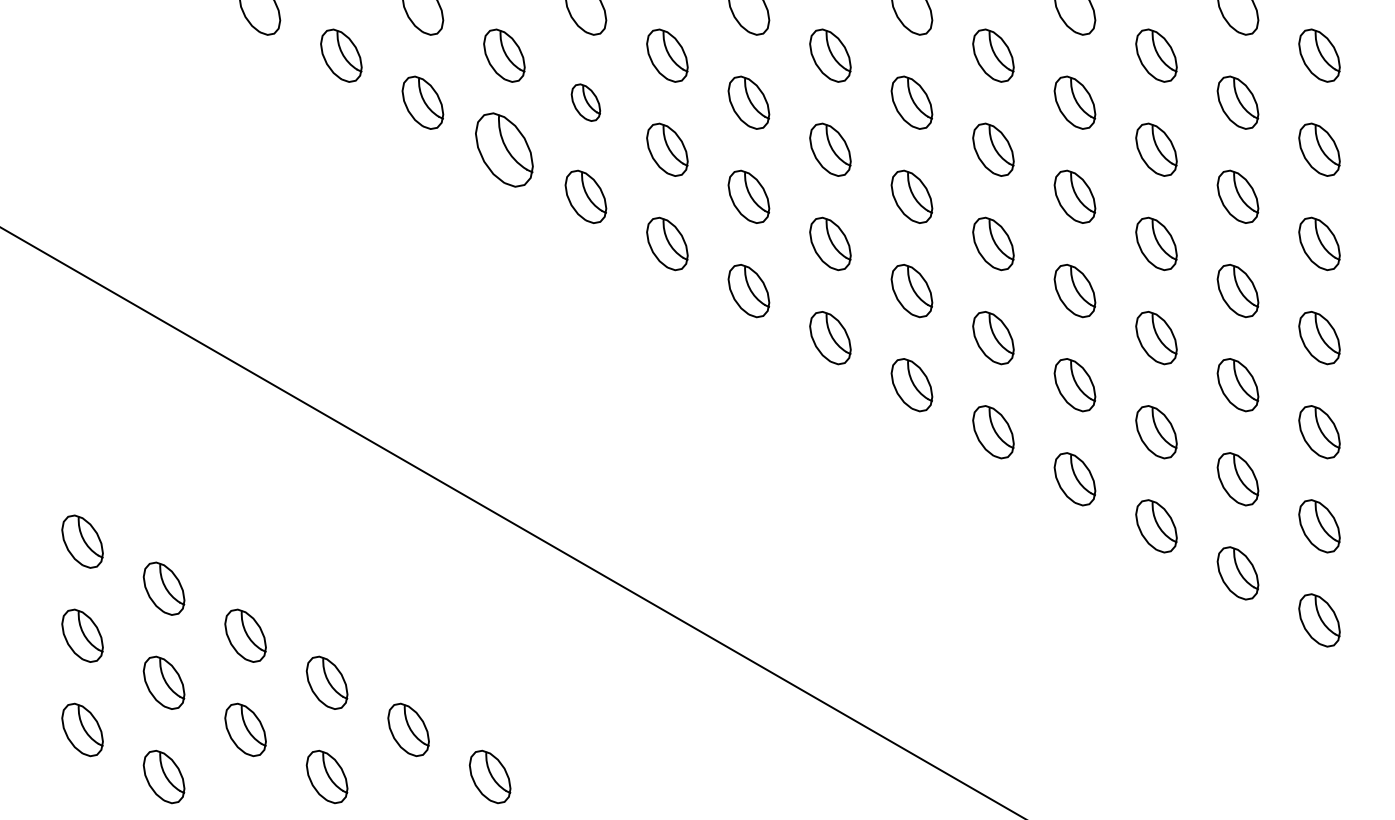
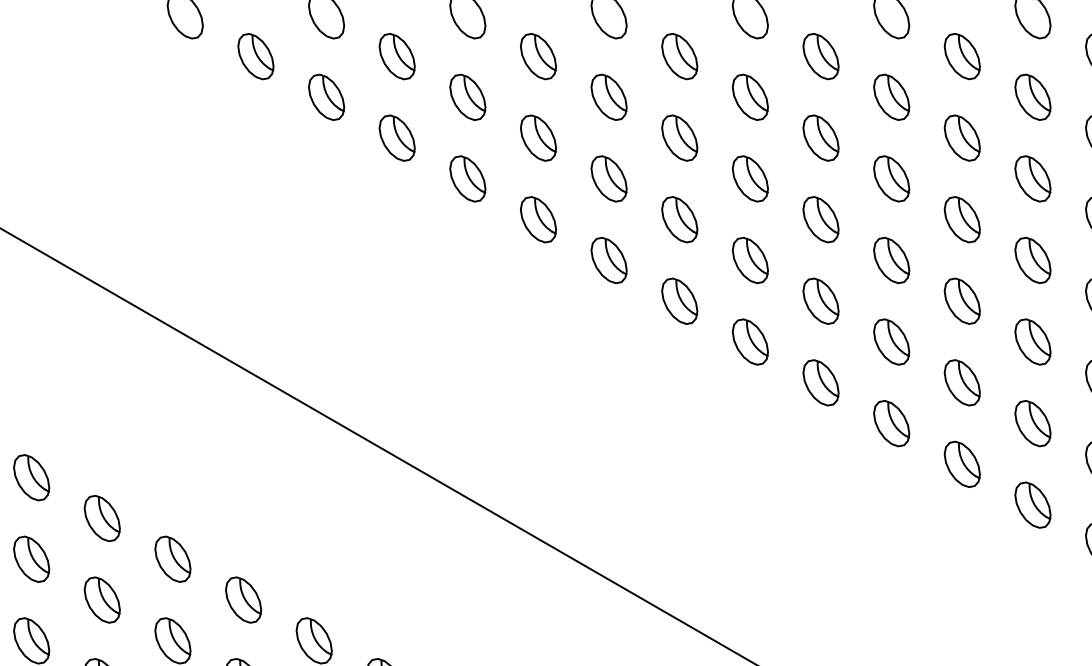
part: (585, 102) -> (467, 97), size x1.43
part: (504, 149) -> (397, 137), size x0.71

